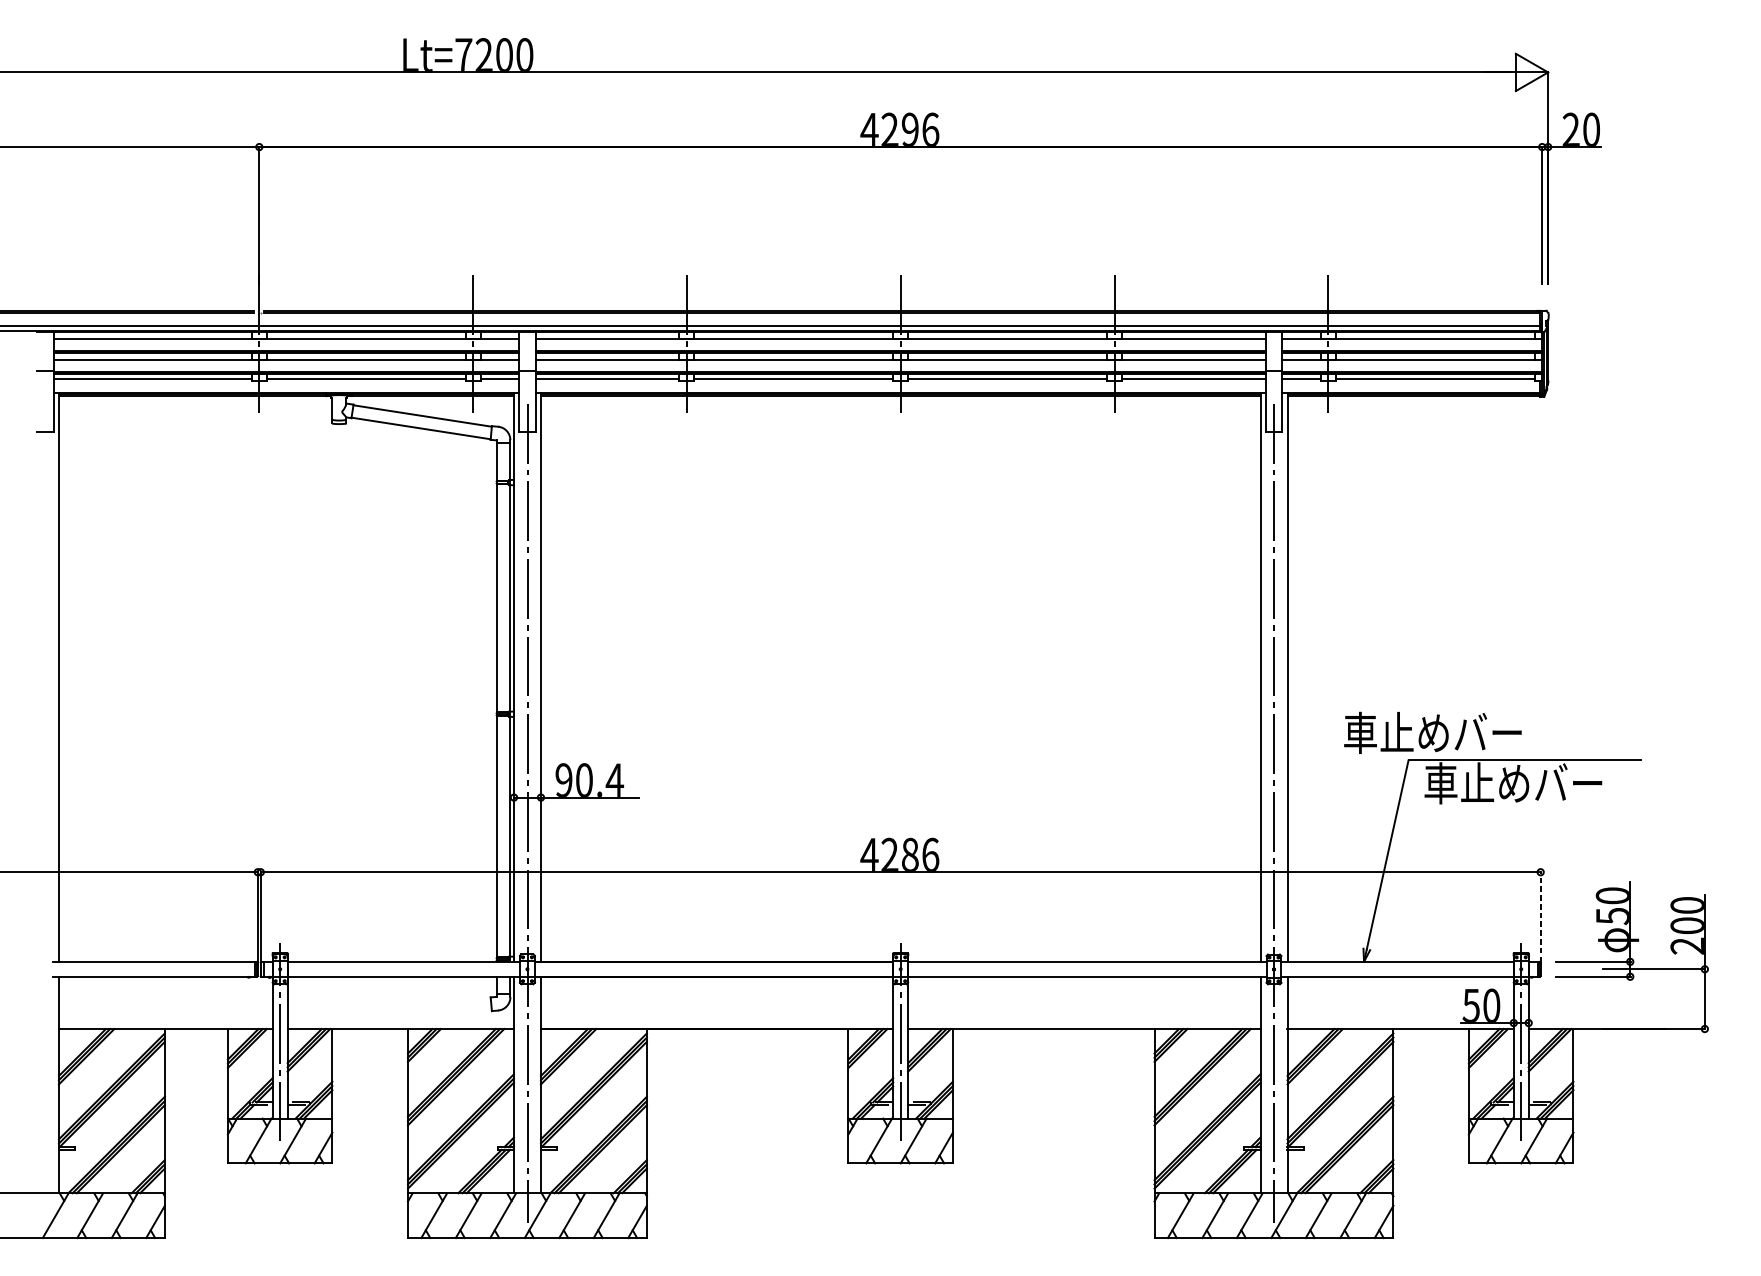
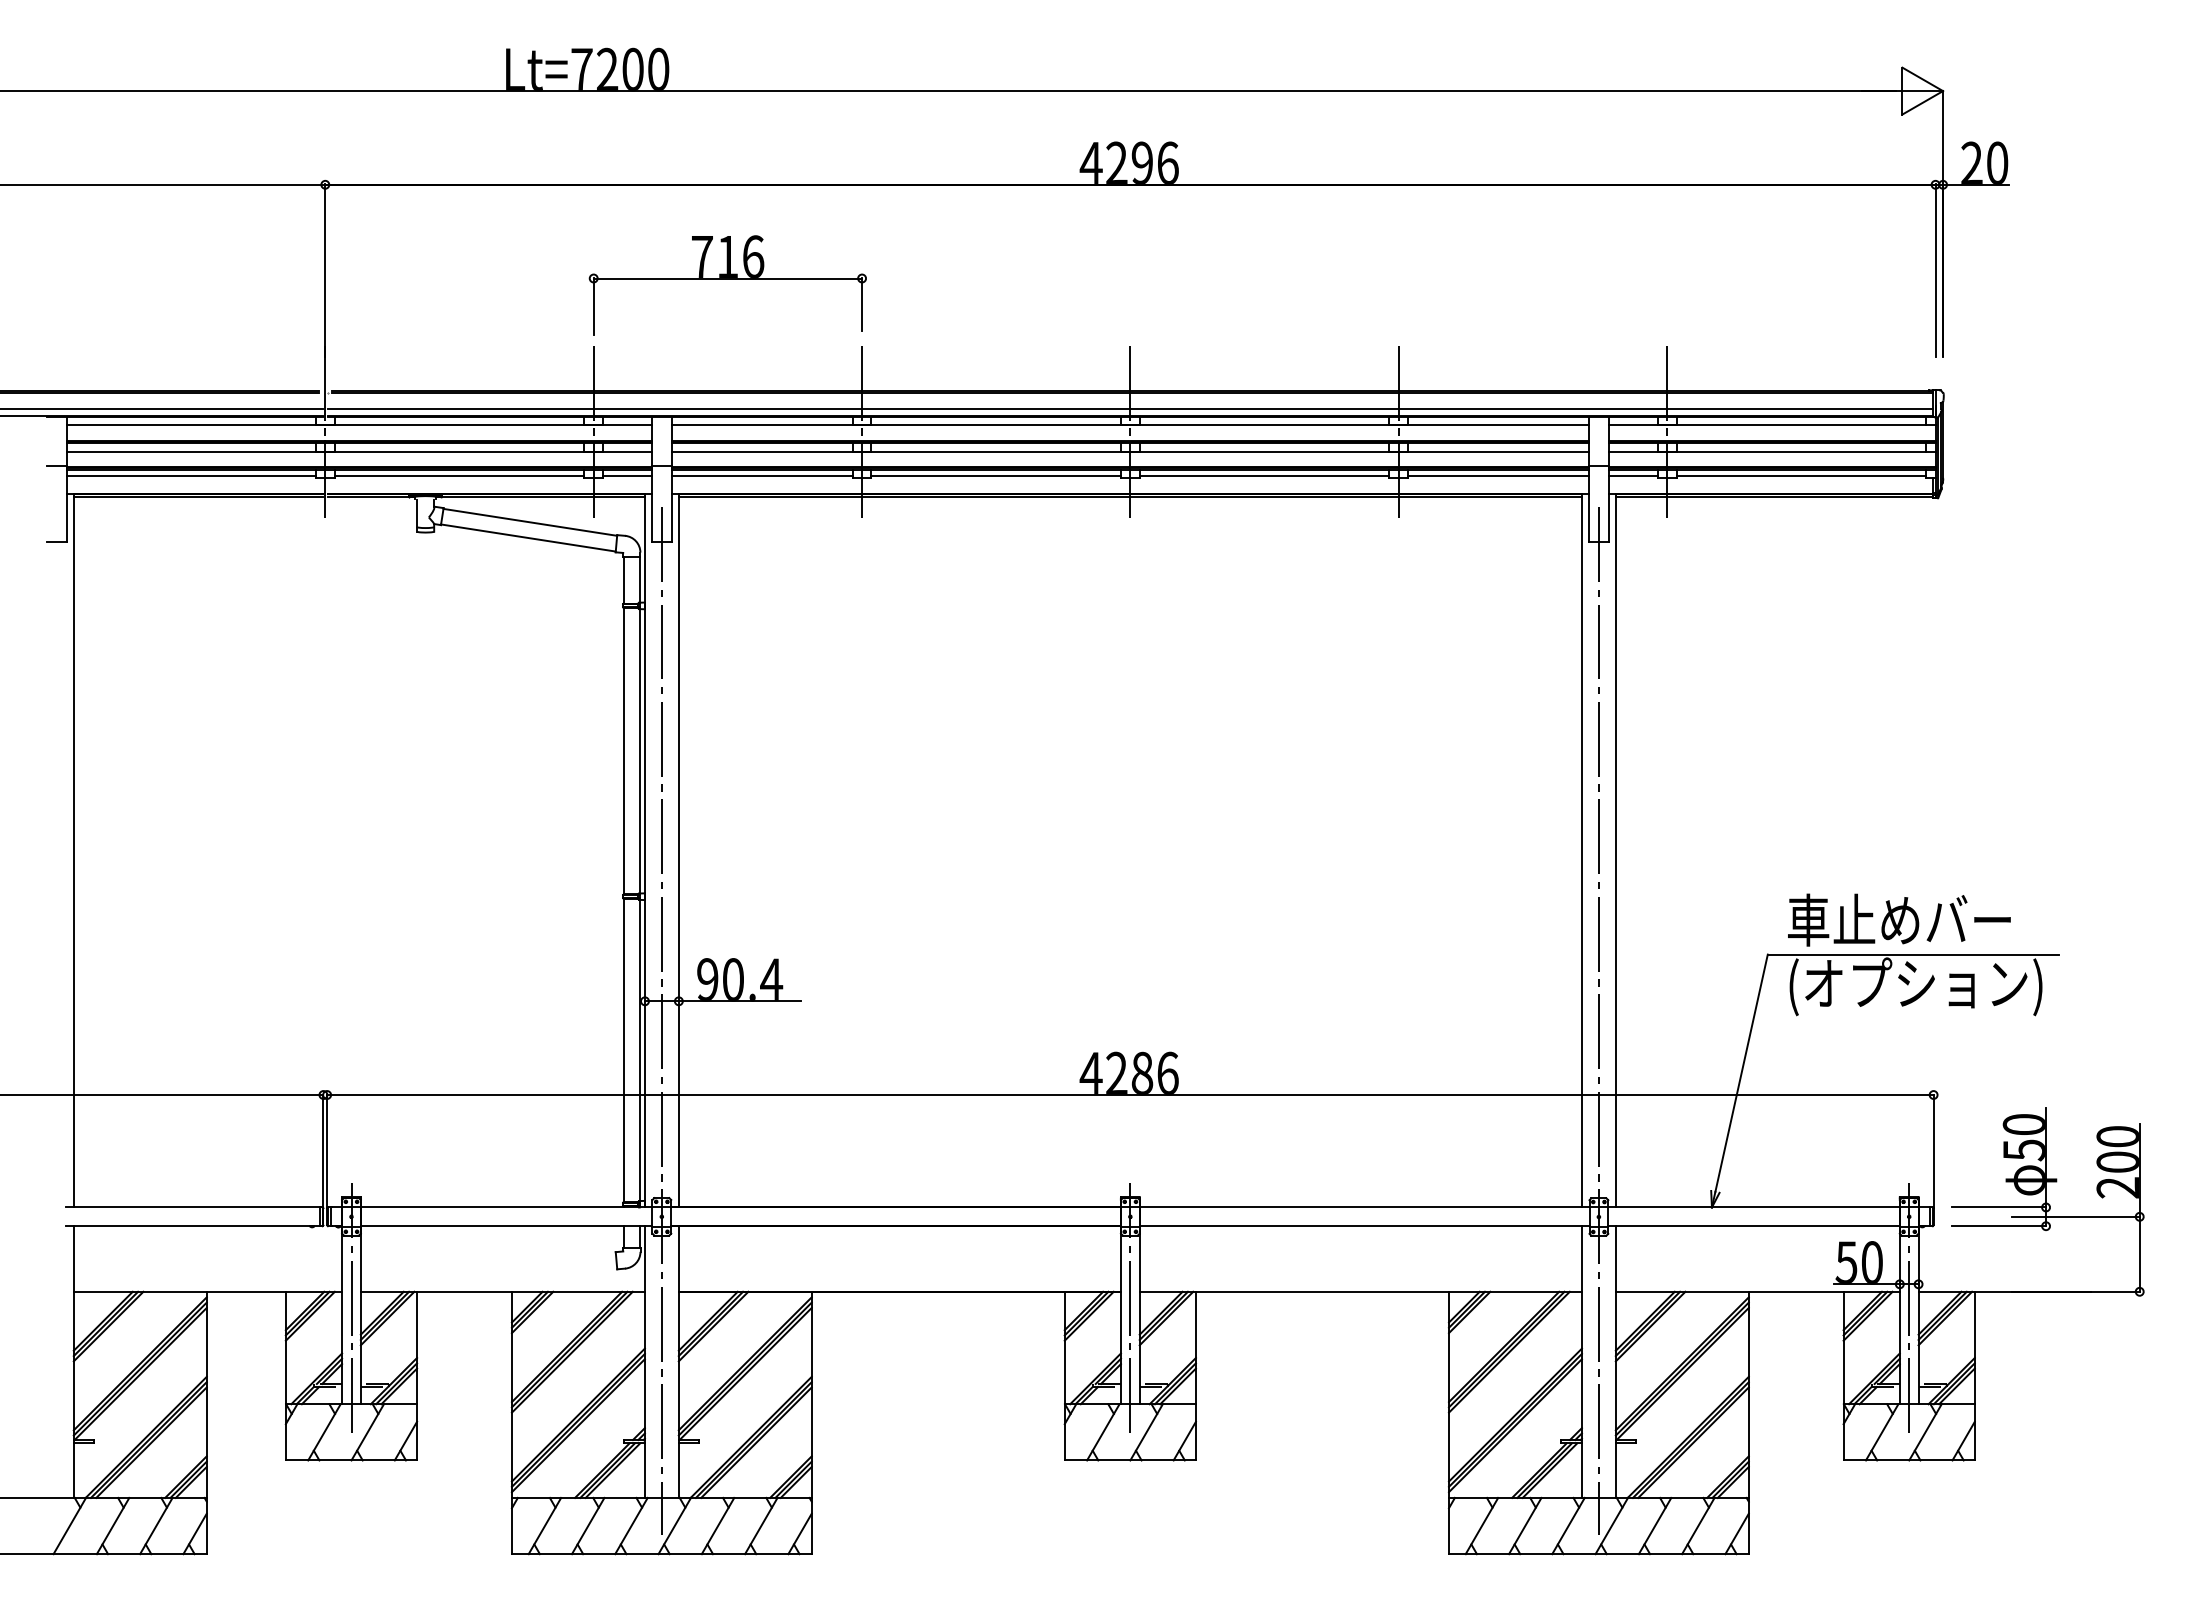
part: (579, 227) -> (727, 285), added
text: (1433, 732) -> (1899, 919), moved
text: (1526, 785) -> (1915, 986), 車止めバー -> (オプション)
line: (1540, 917) -> (1933, 1151), dashed -> solid

